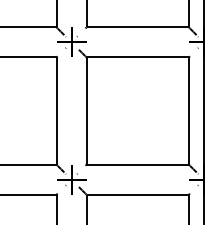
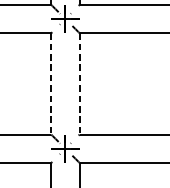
line: (56, 111) -> (51, 84), solid -> dashed
line: (86, 111) -> (79, 84), solid -> dashed

